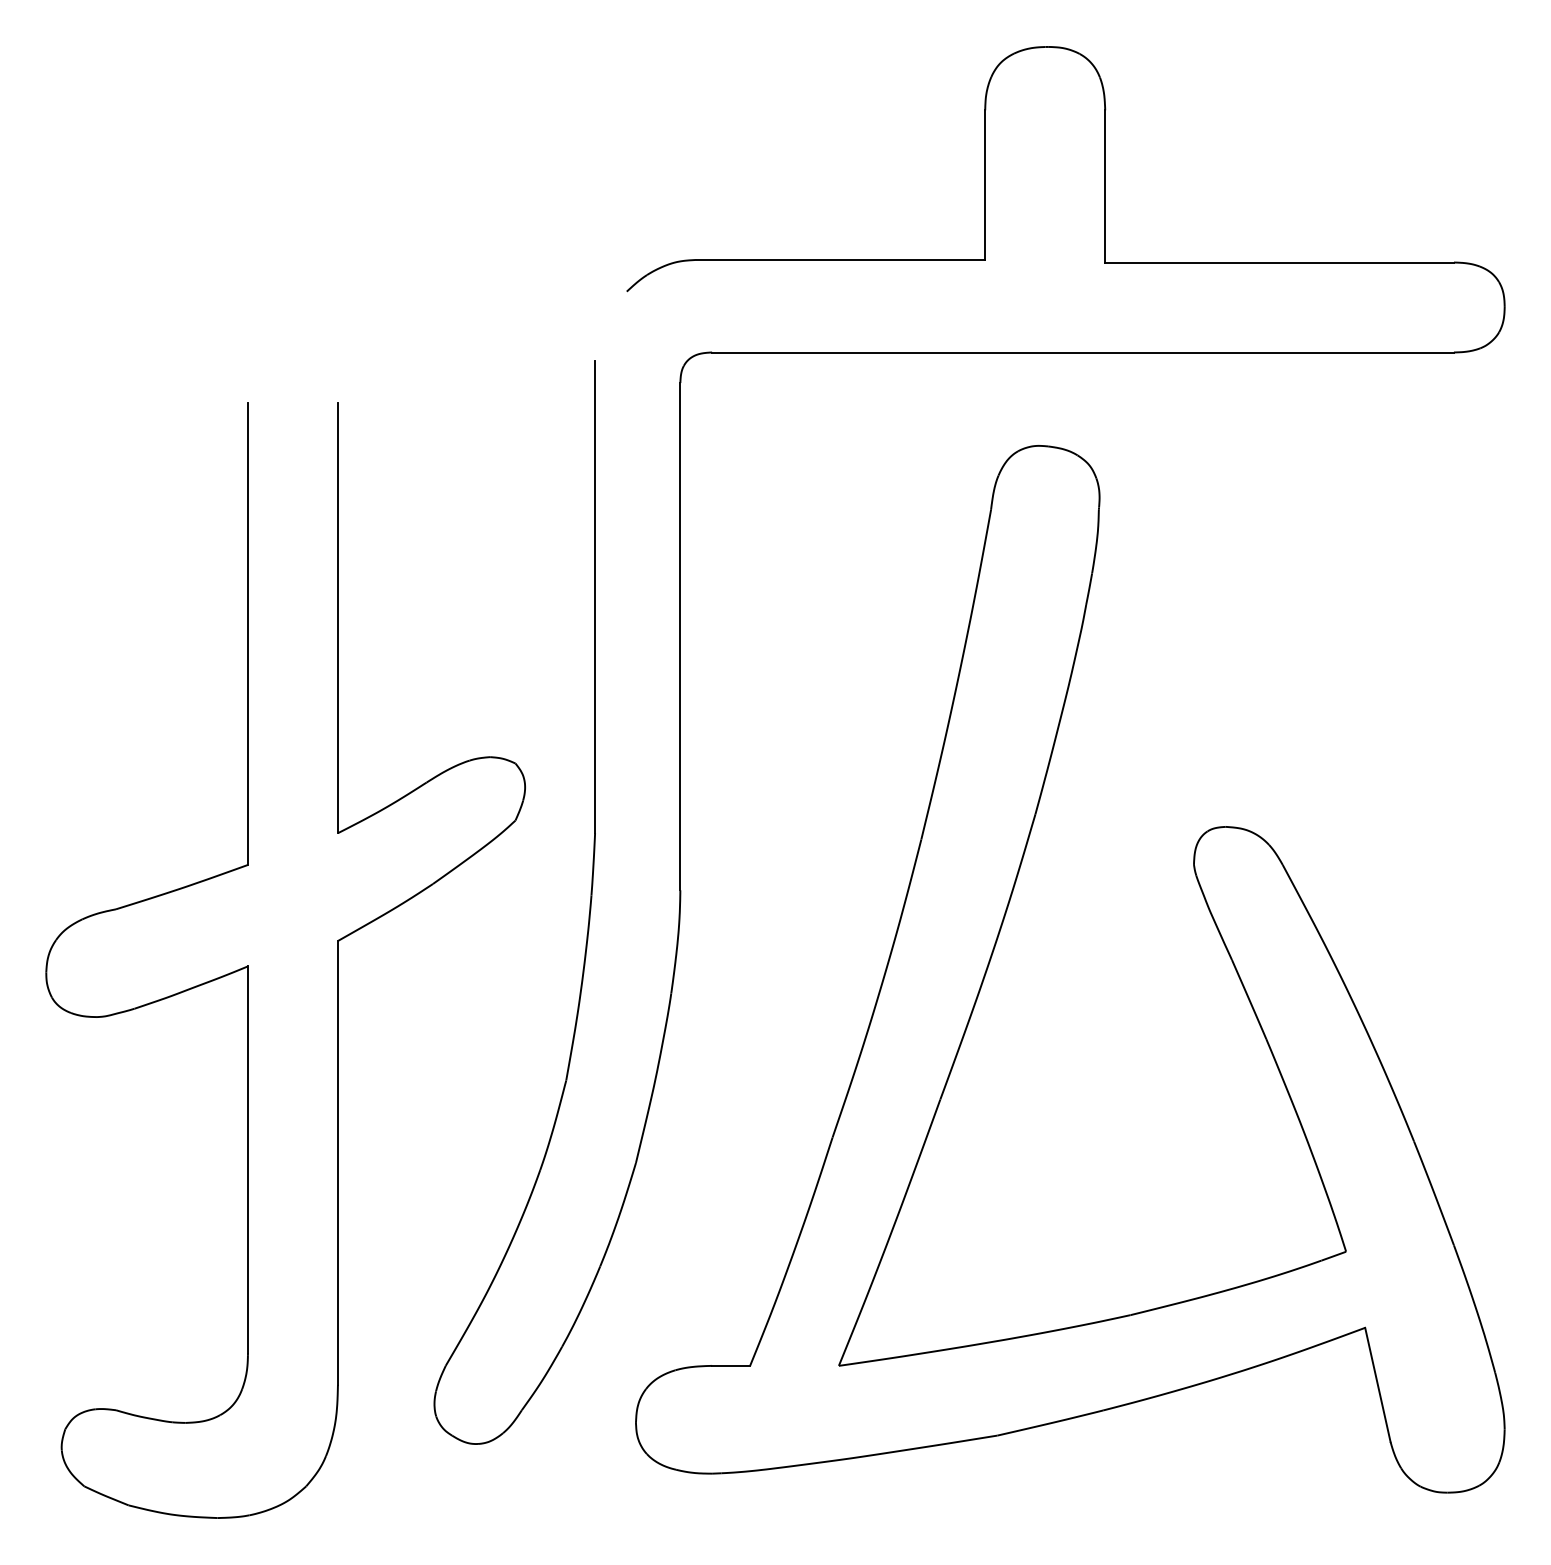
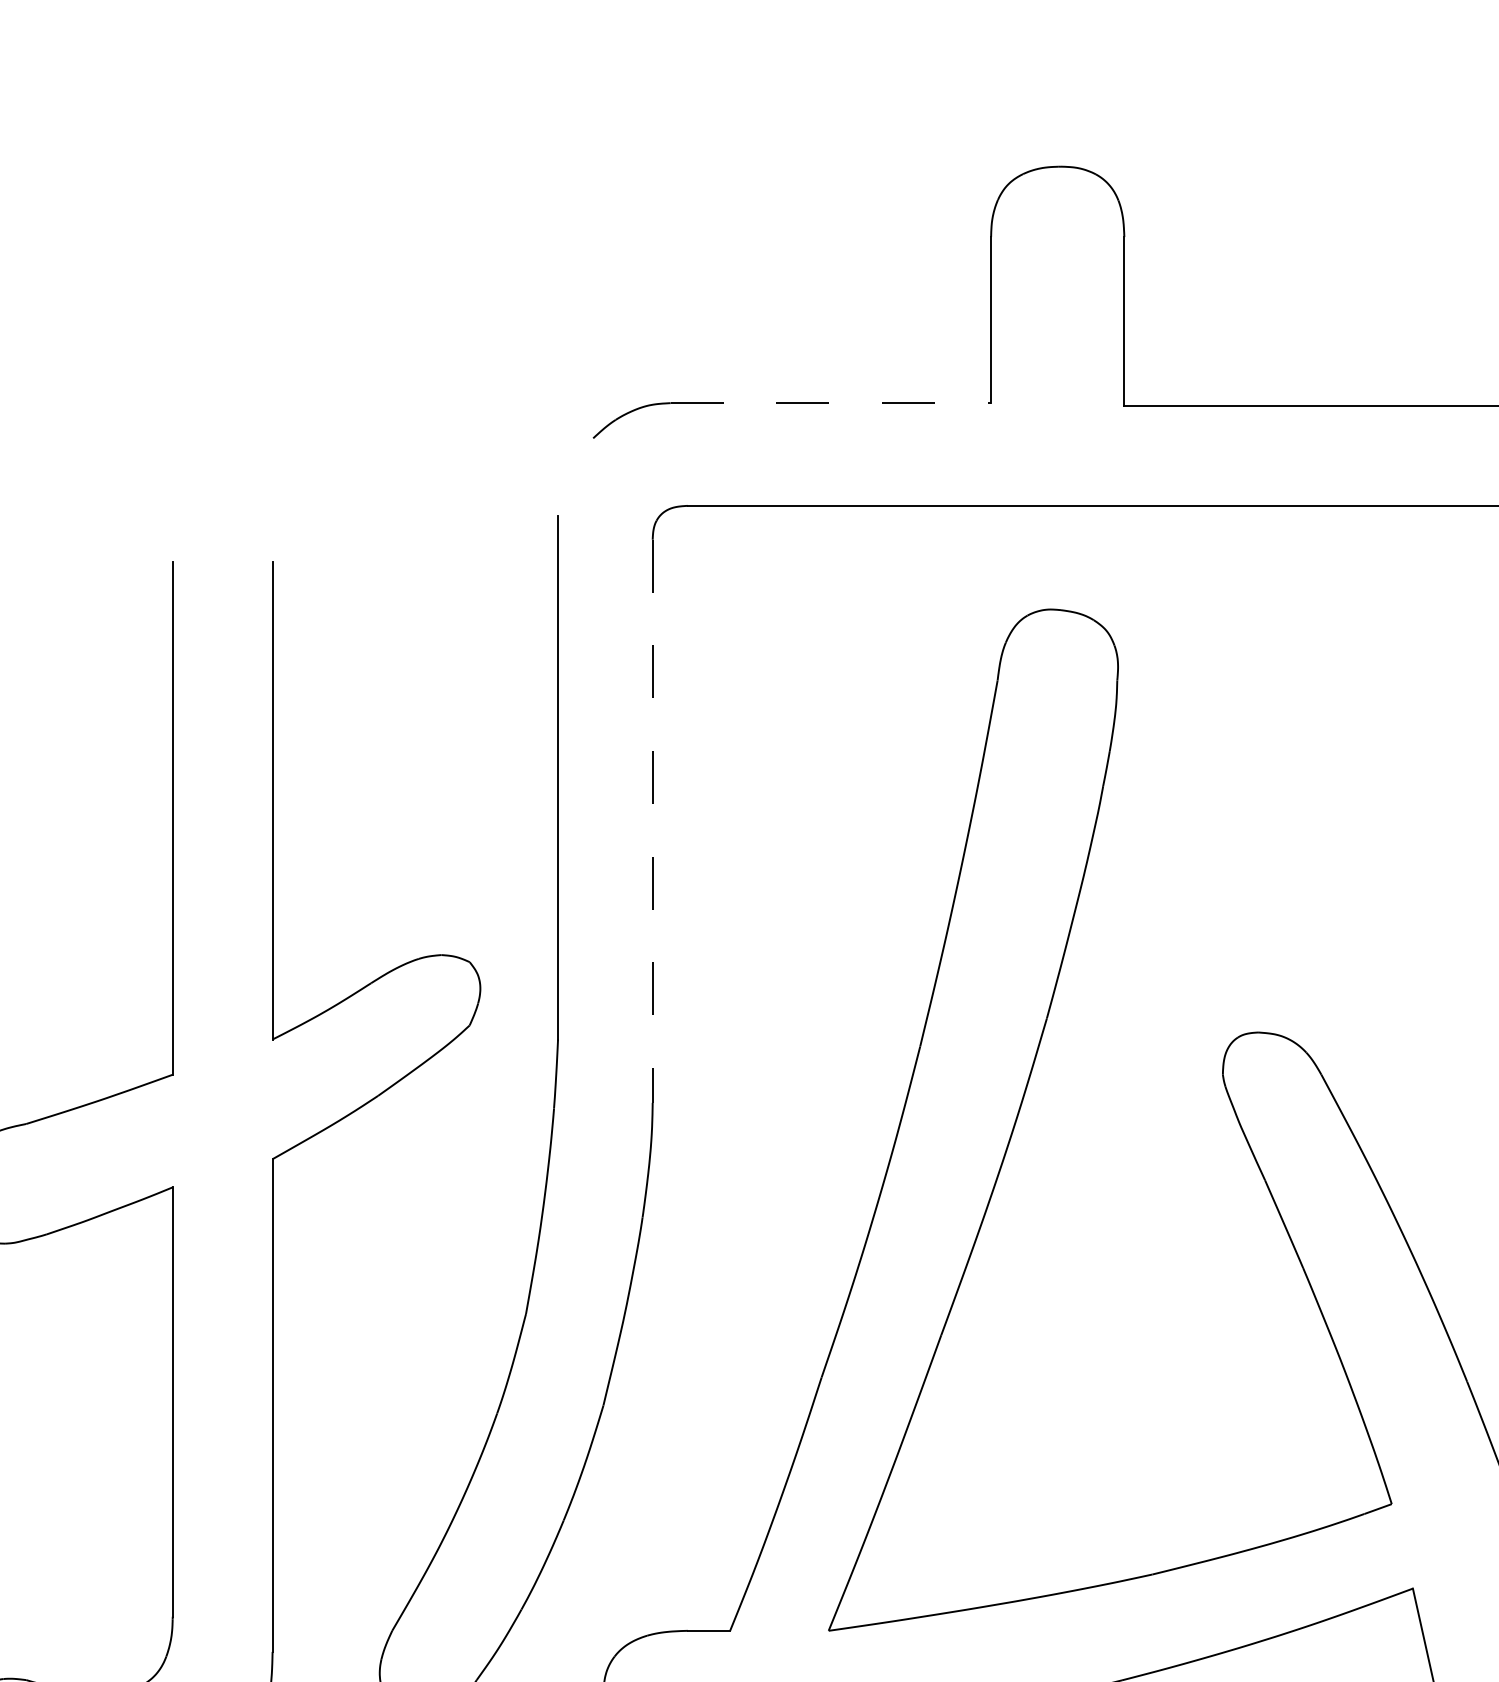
line: (841, 259) -> (831, 402), solid -> dashed
line: (680, 636) -> (652, 821), solid -> dashed

